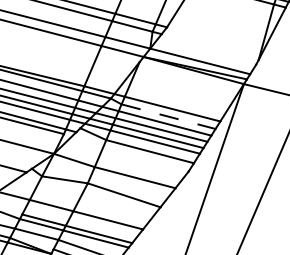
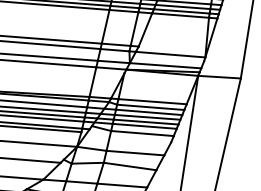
line: (210, 46) -> (170, 54), added
line: (168, 116) -> (150, 107), dashed -> solid

